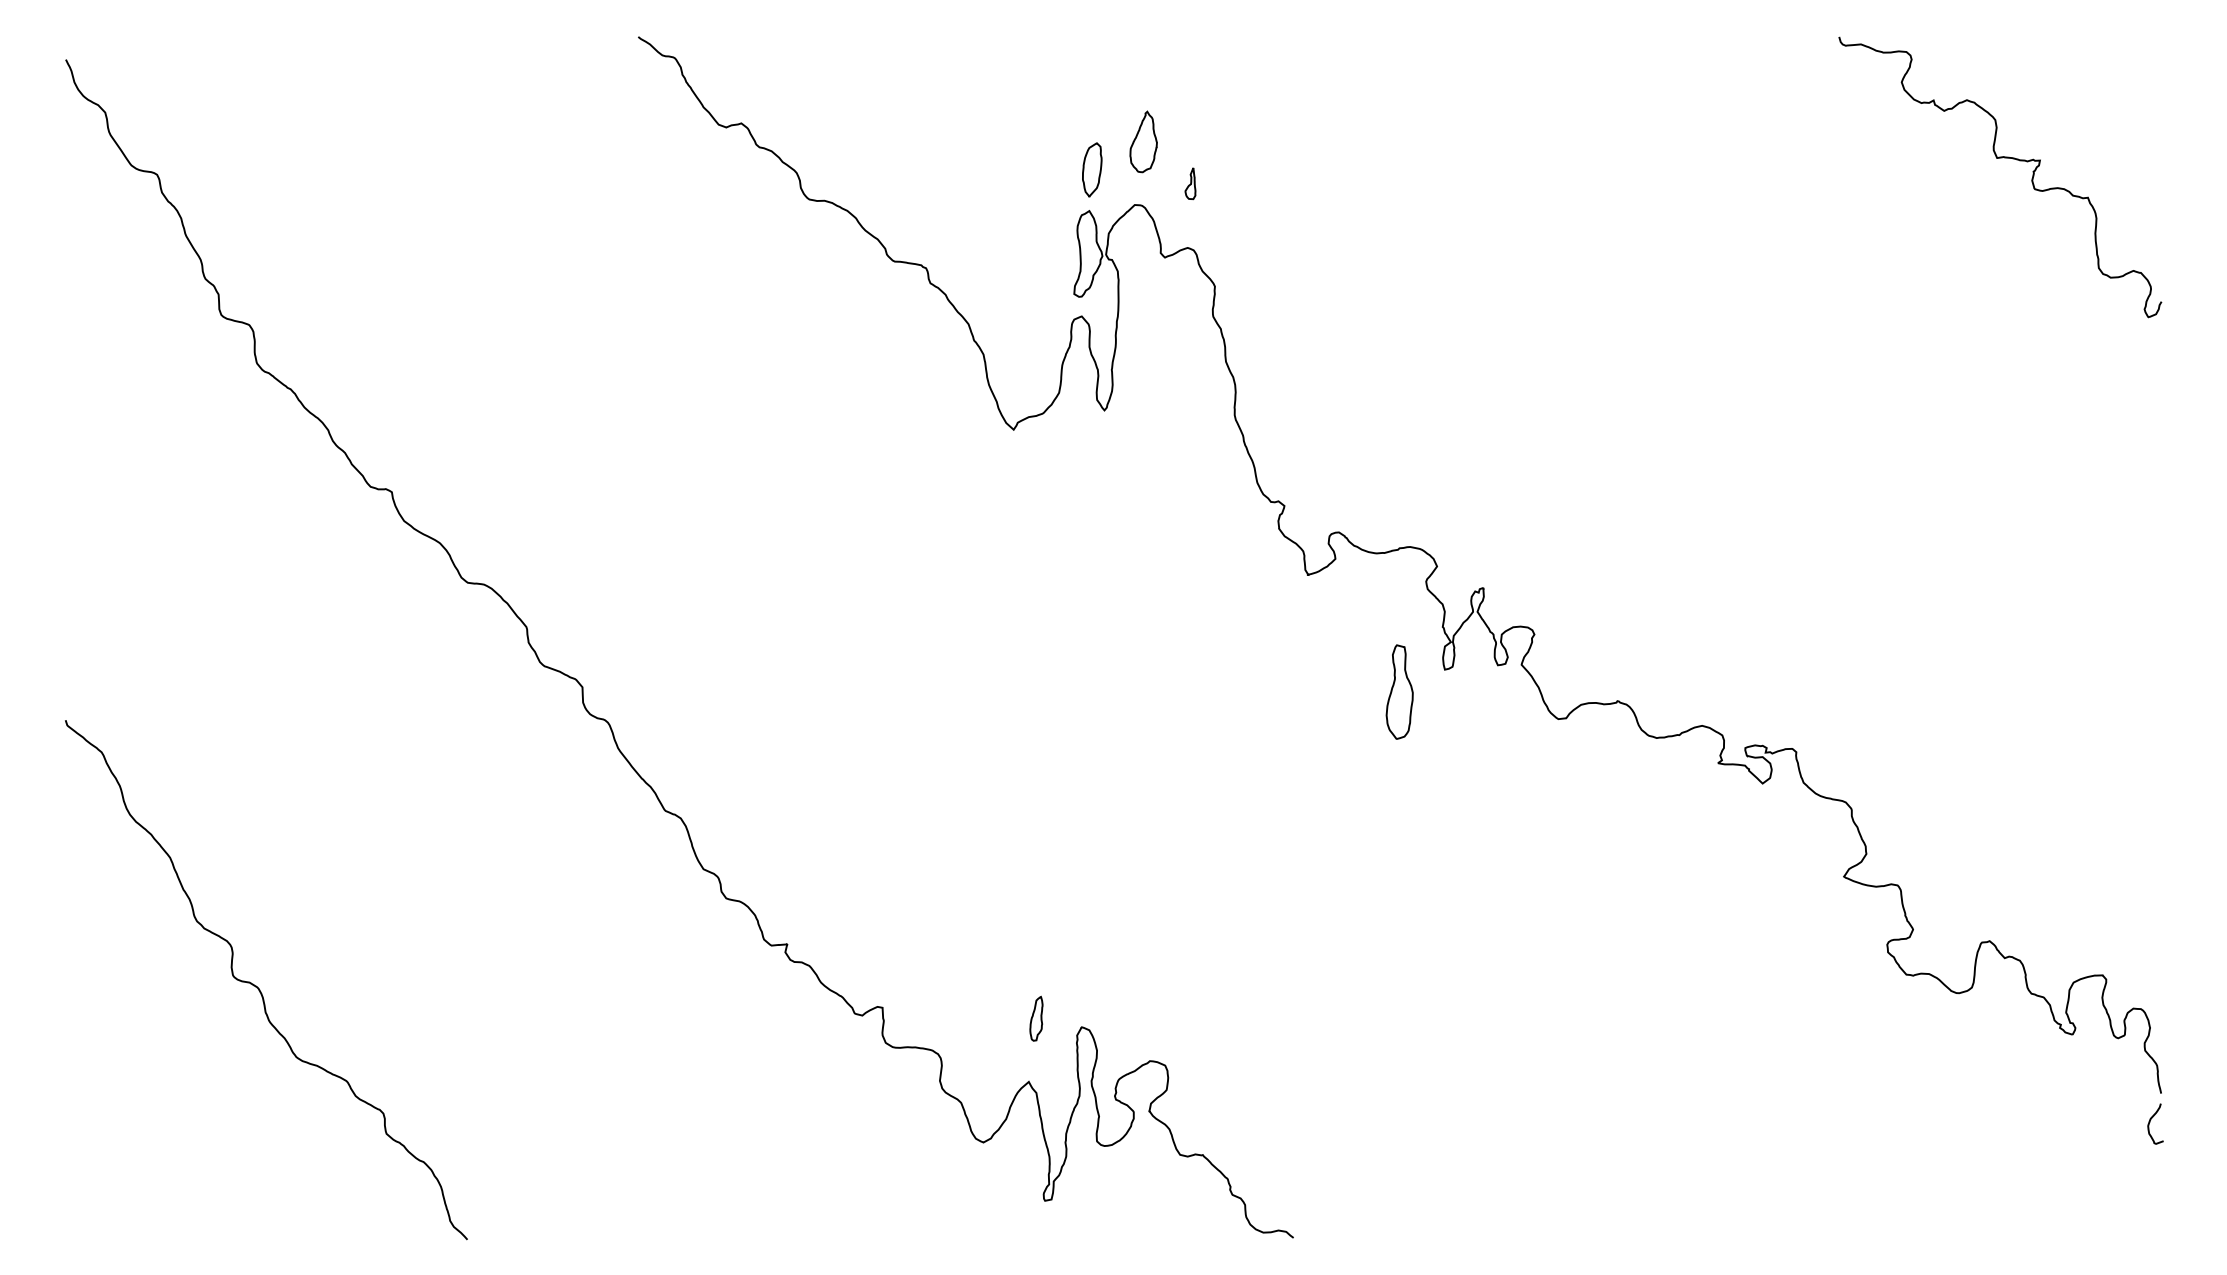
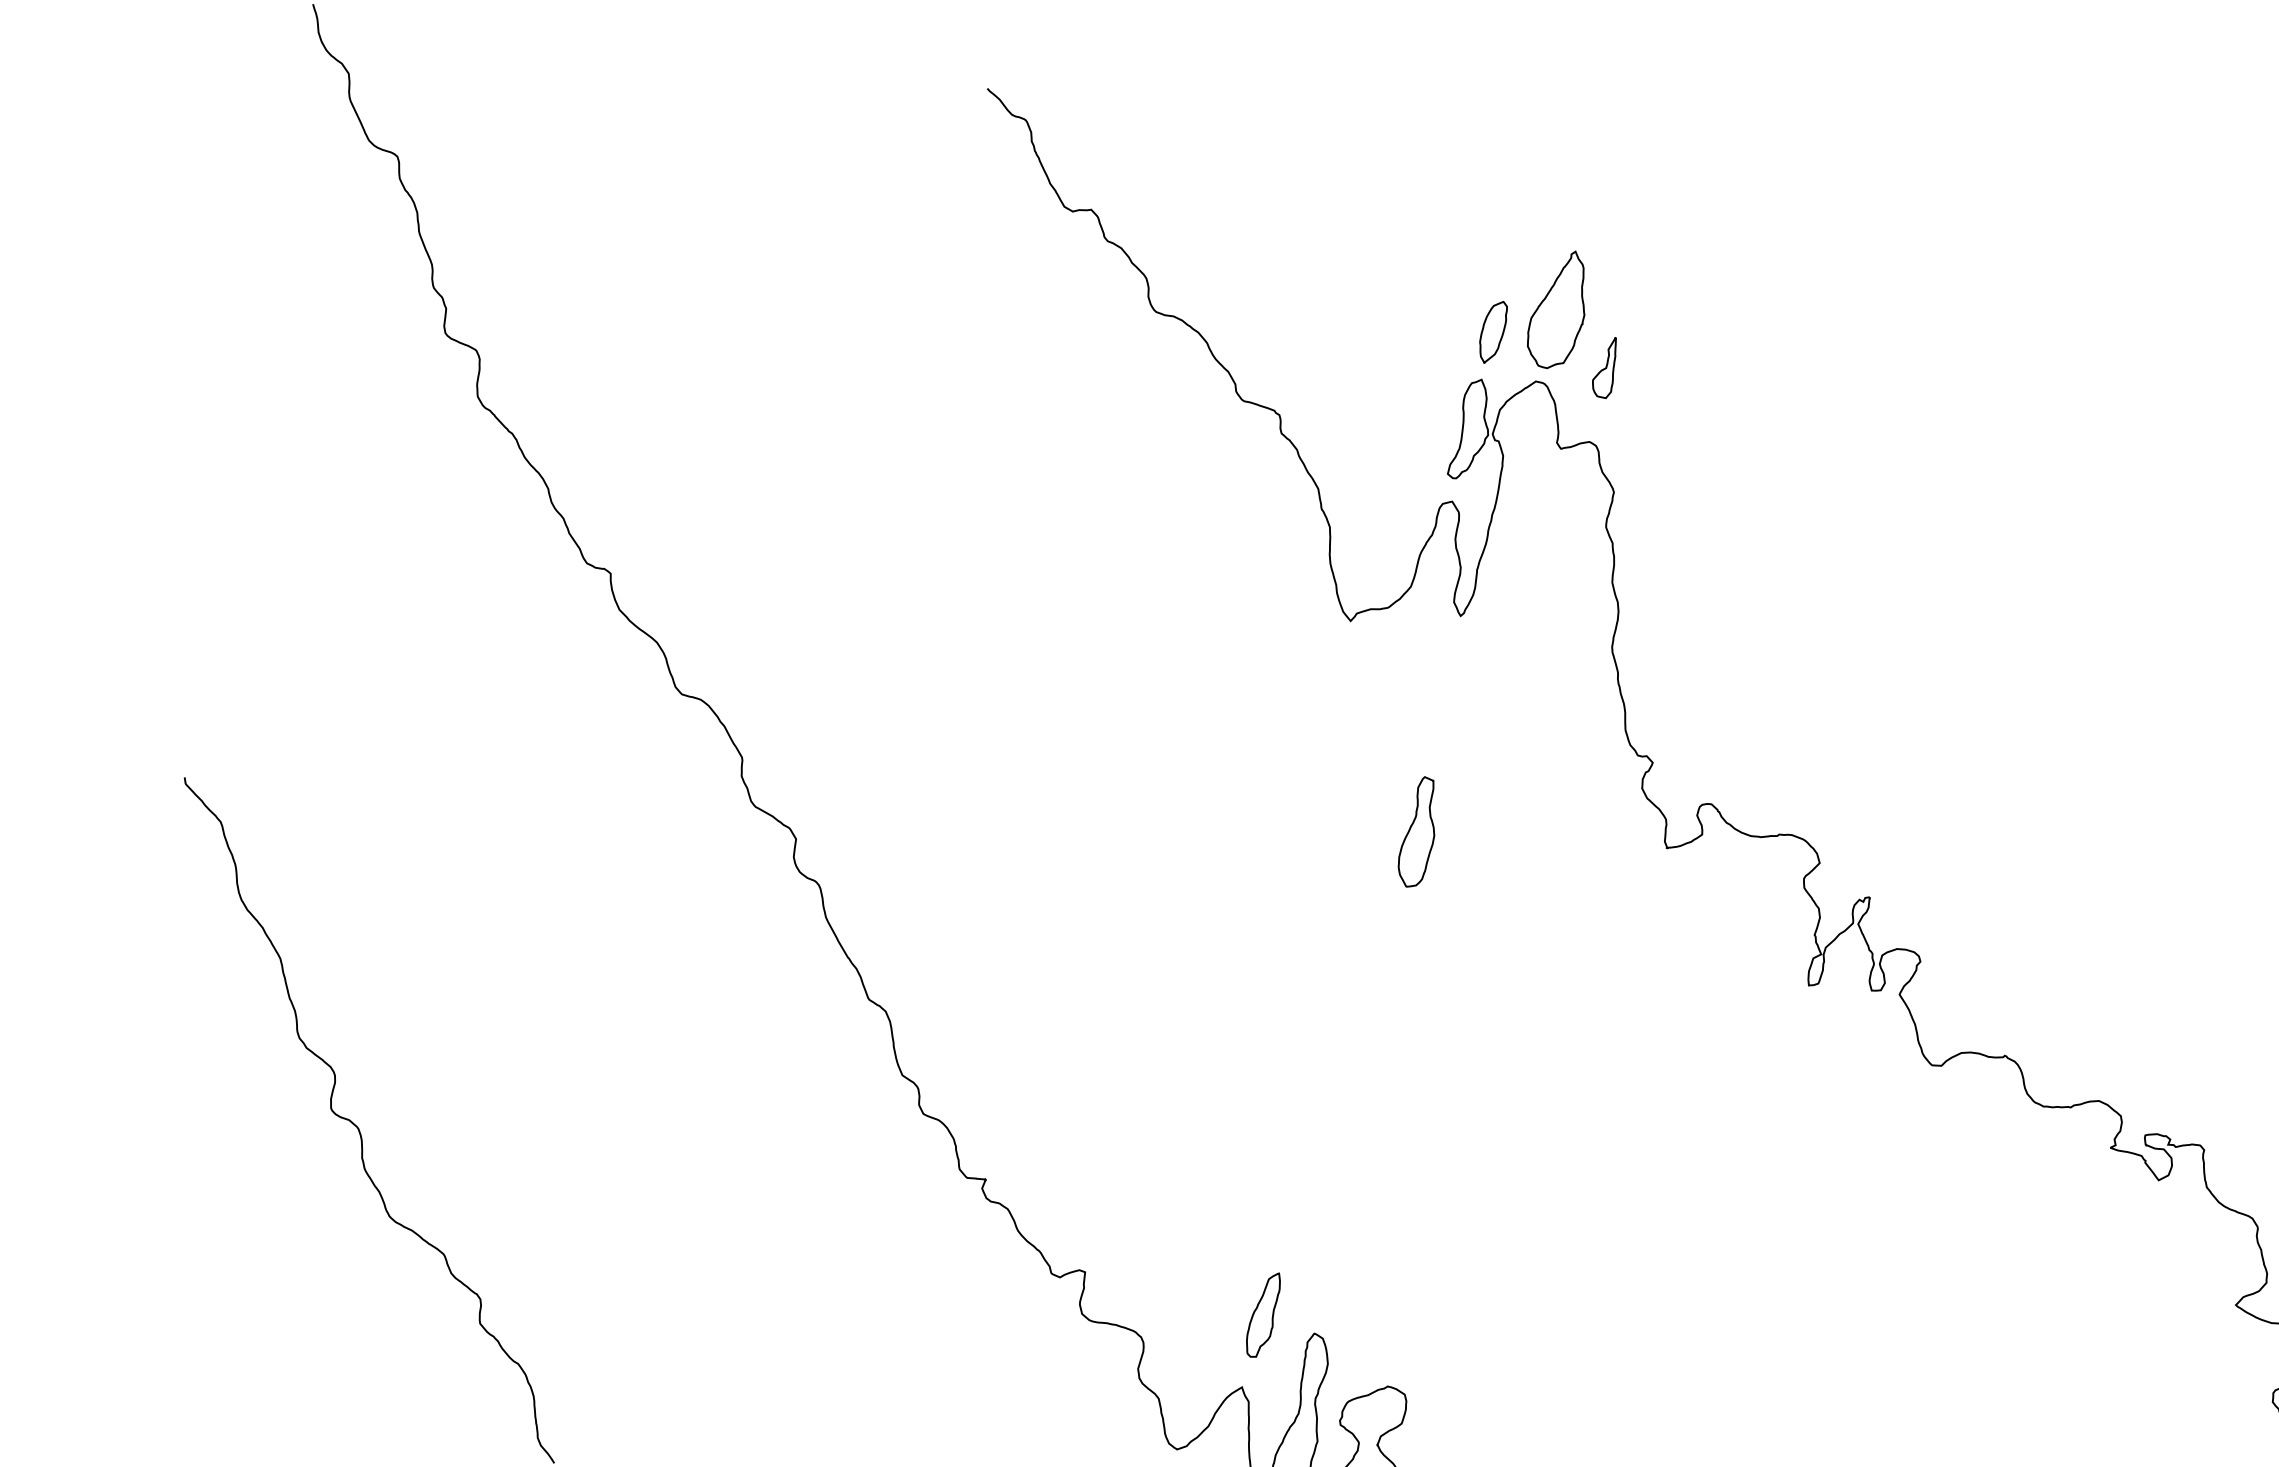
part: (1143, 141) -> (1558, 308), size x1.67
part: (1190, 183) -> (1605, 367), size x1.67
part: (1399, 691) -> (1418, 831), moved
part: (1036, 1018) -> (1263, 1314), size x1.67

